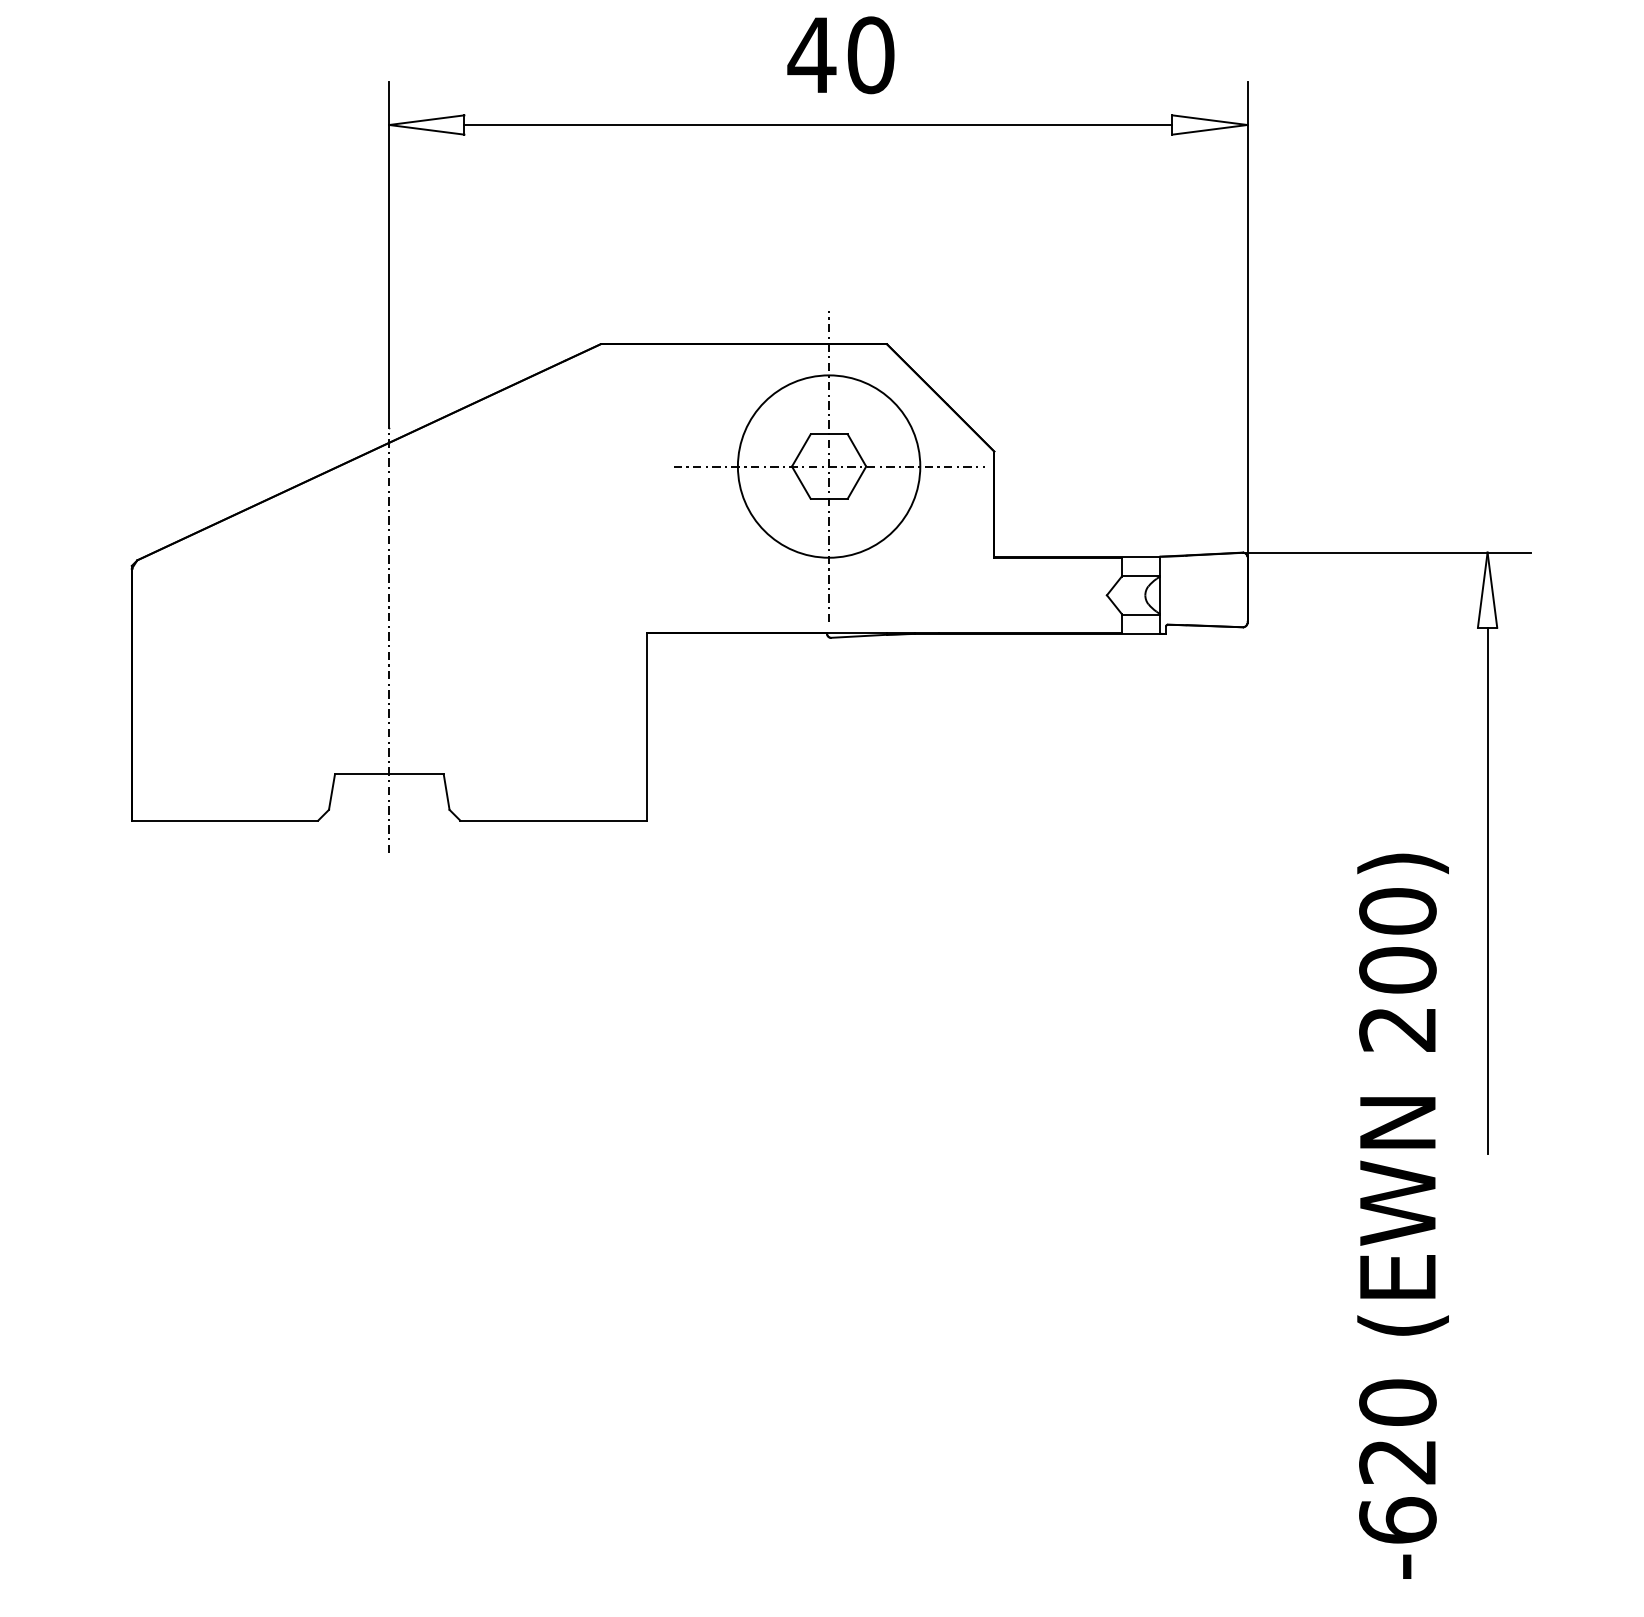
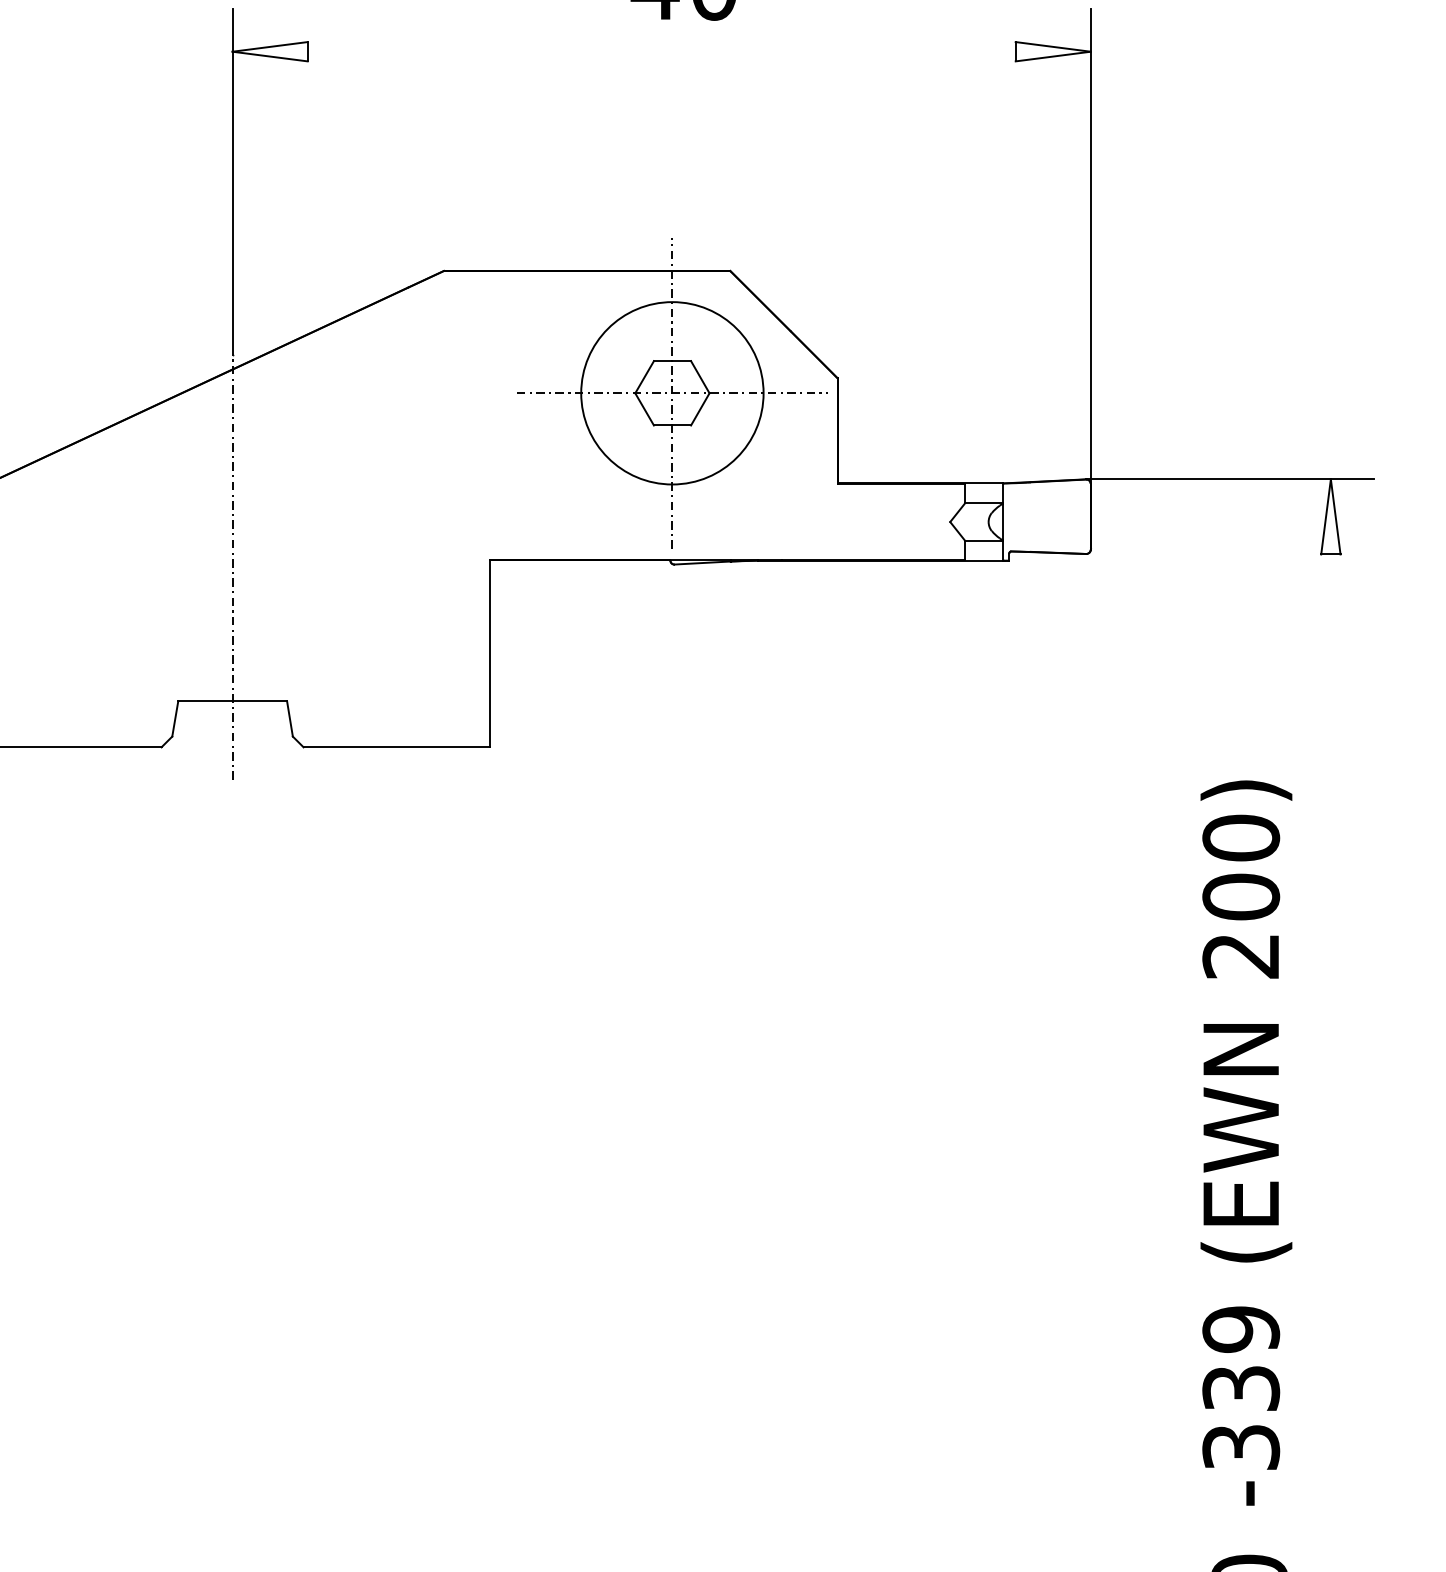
line: (818, 125) -> (661, 52), removed
line: (1487, 890) -> (1330, 817), removed
text: (1397, 1461) -> (1240, 1388), -620 -> -339

